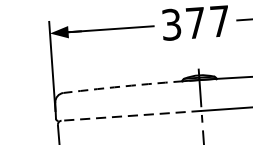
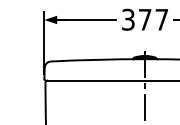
arc: (130, 85) -> (97, 59), dashed -> solid
line: (128, 115) -> (94, 80), dashed -> solid

